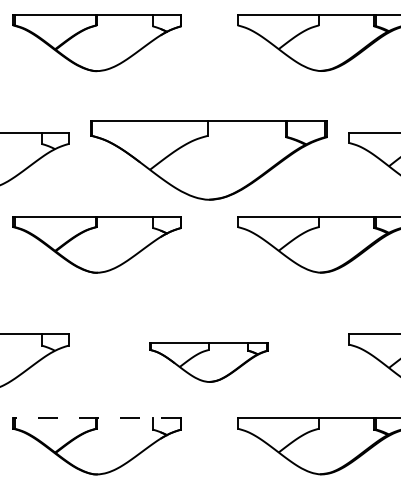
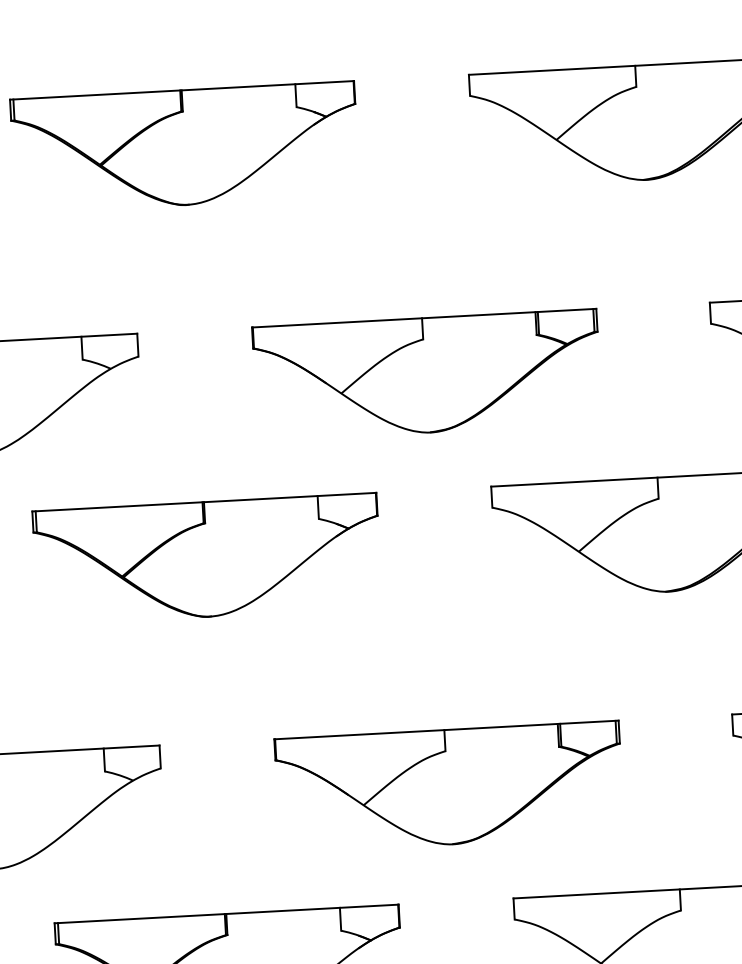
part: (209, 160) -> (427, 374), size x0.71
part: (209, 362) -> (449, 787), size x1.43
line: (96, 418) -> (225, 914), dashed -> solid

